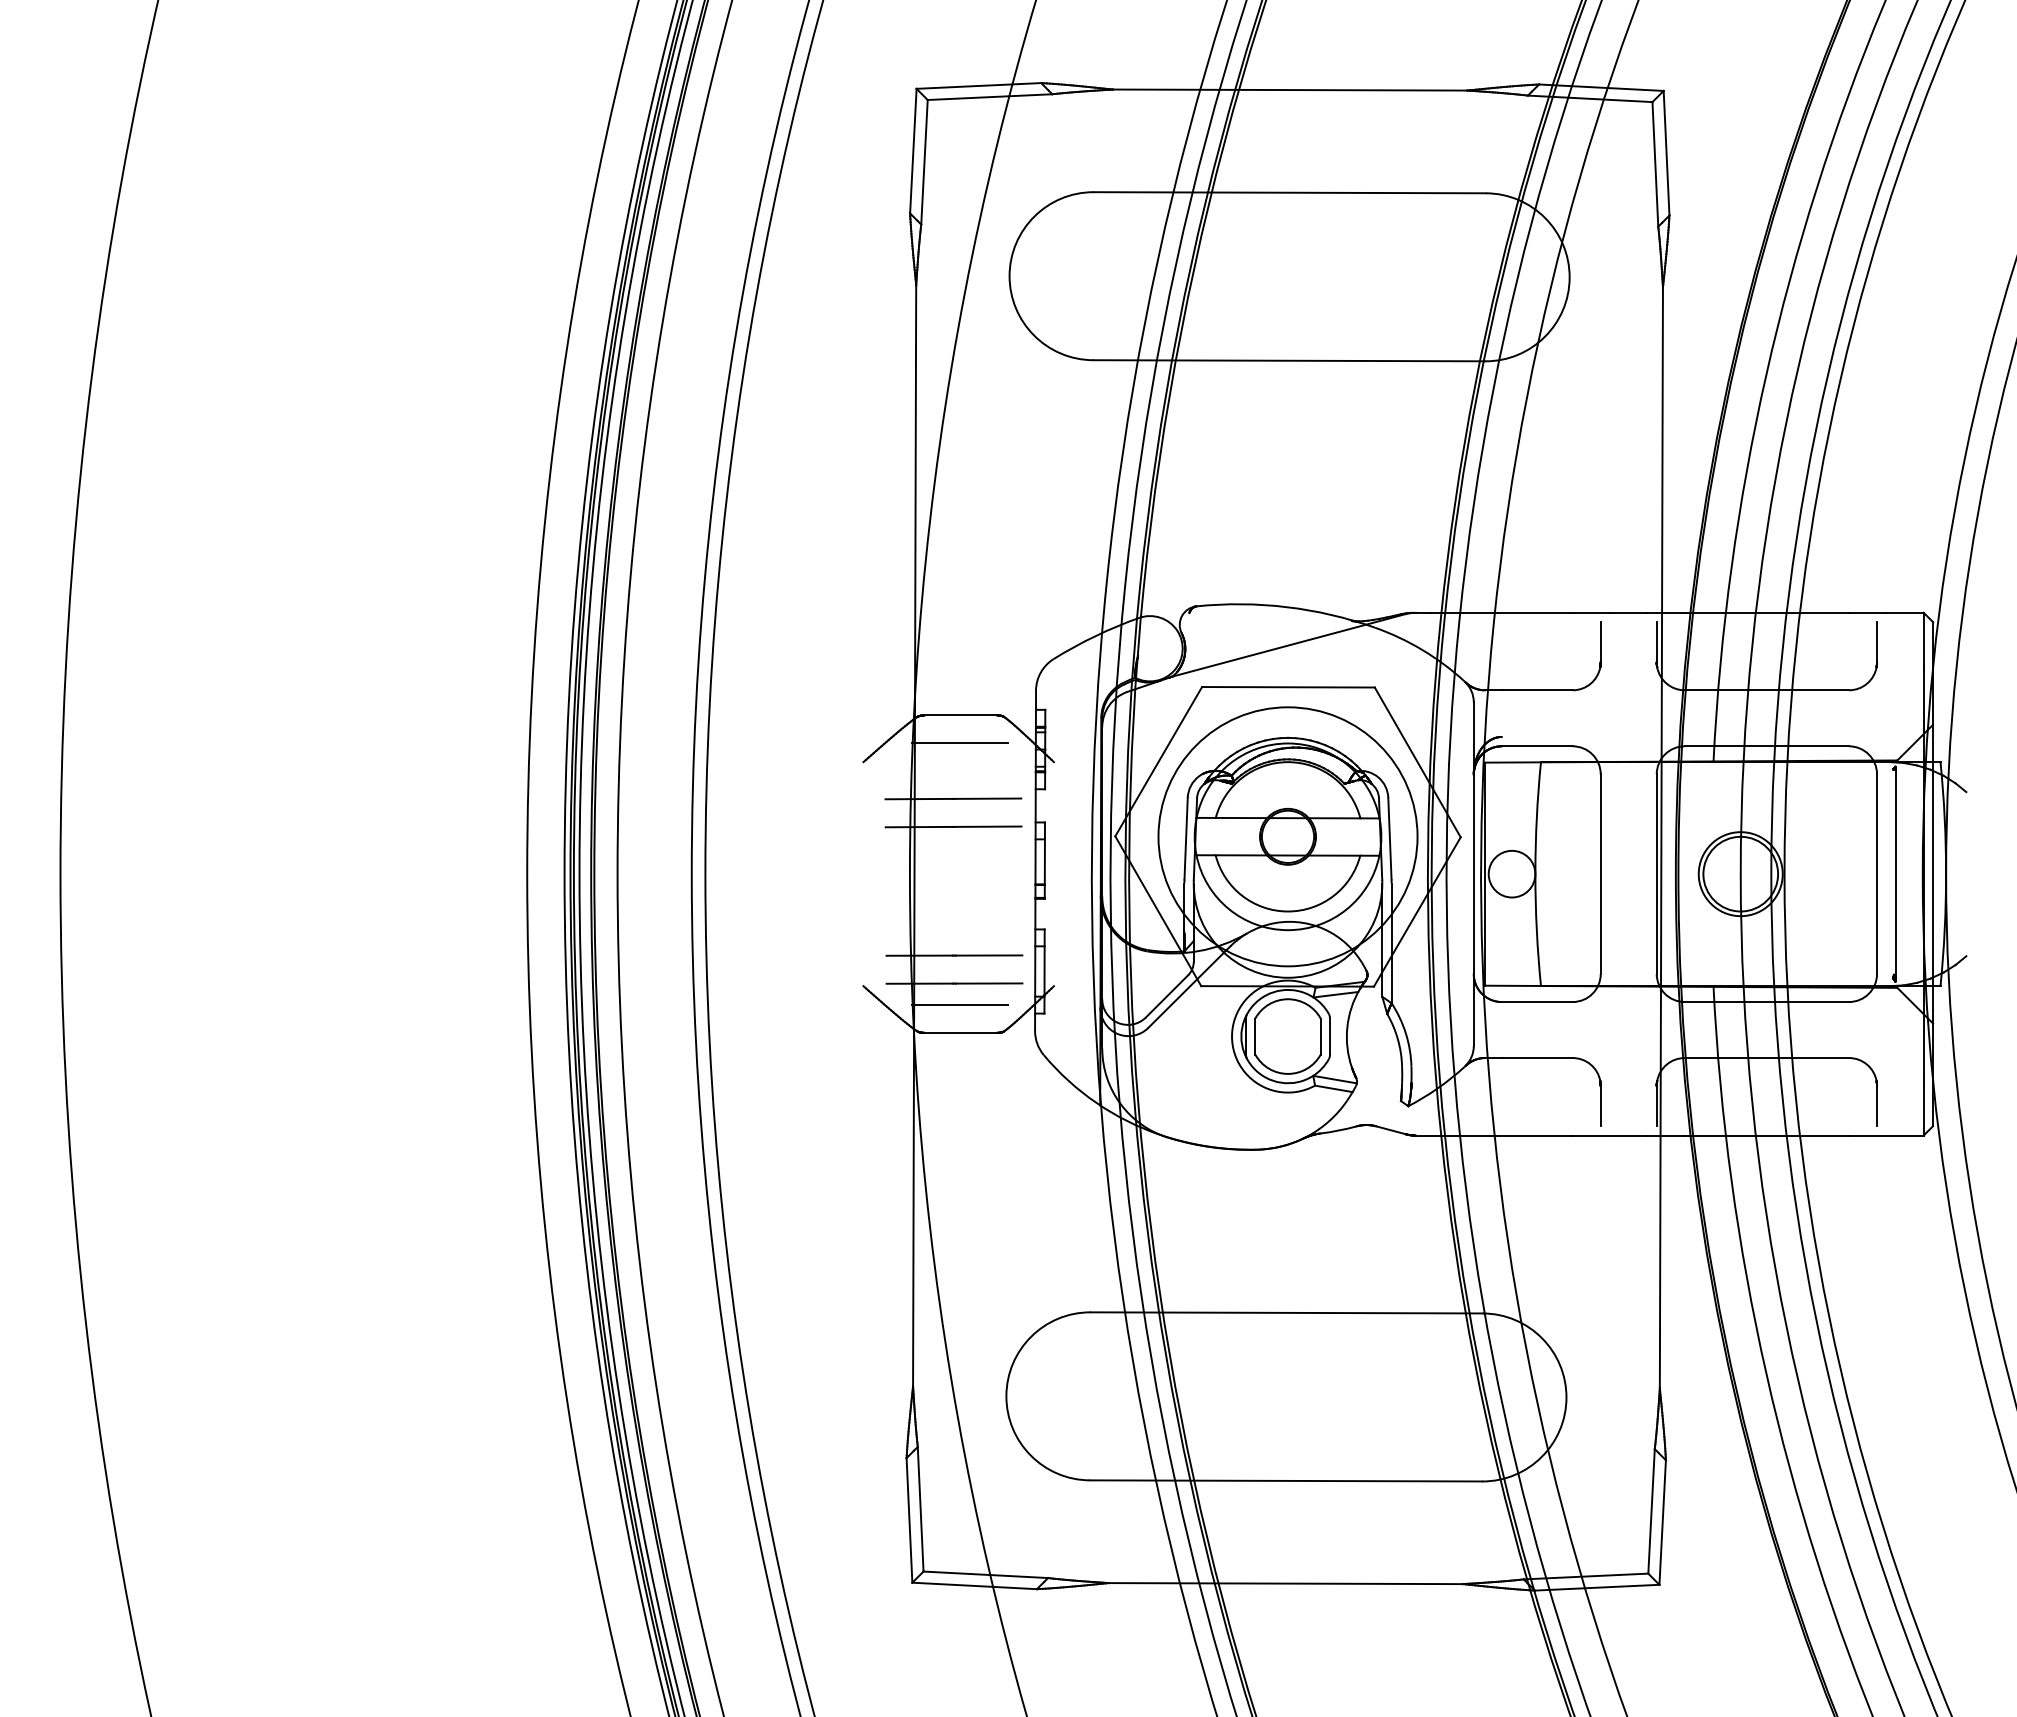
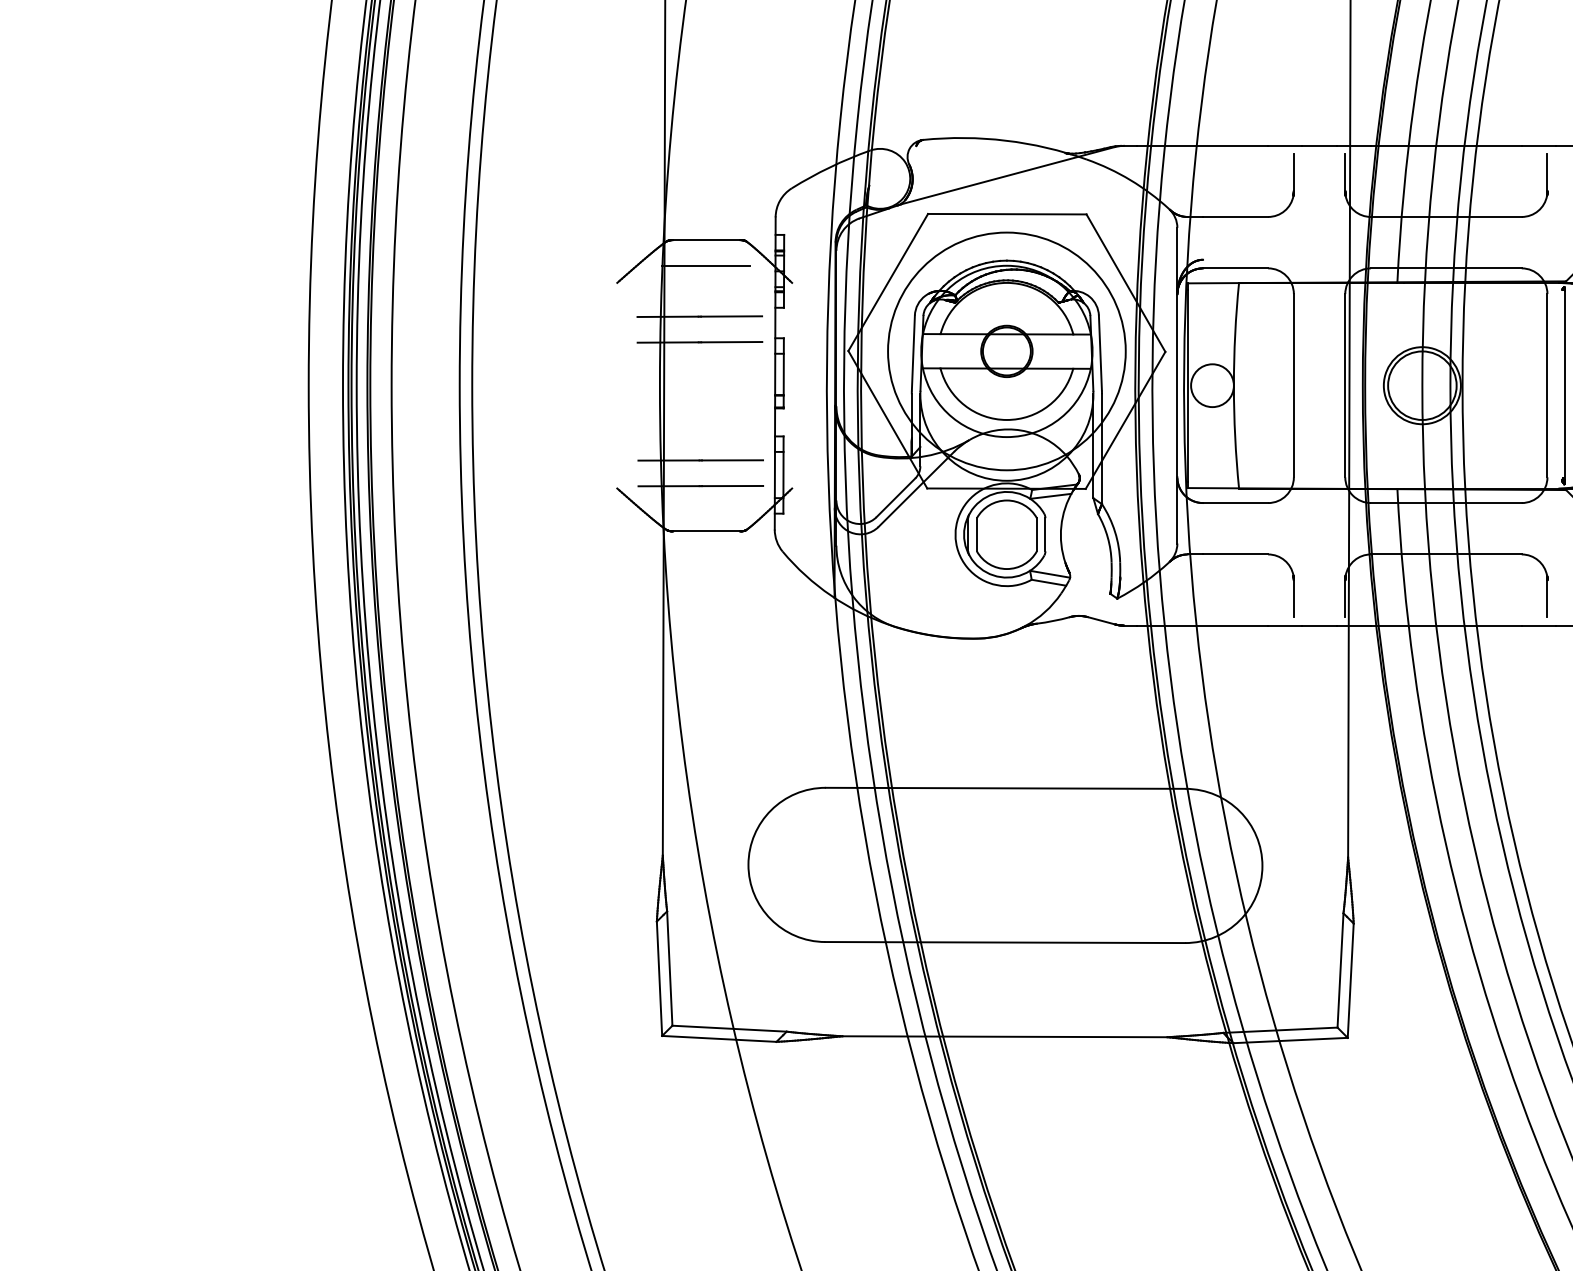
line: (960, 1004) -> (706, 505), removed

